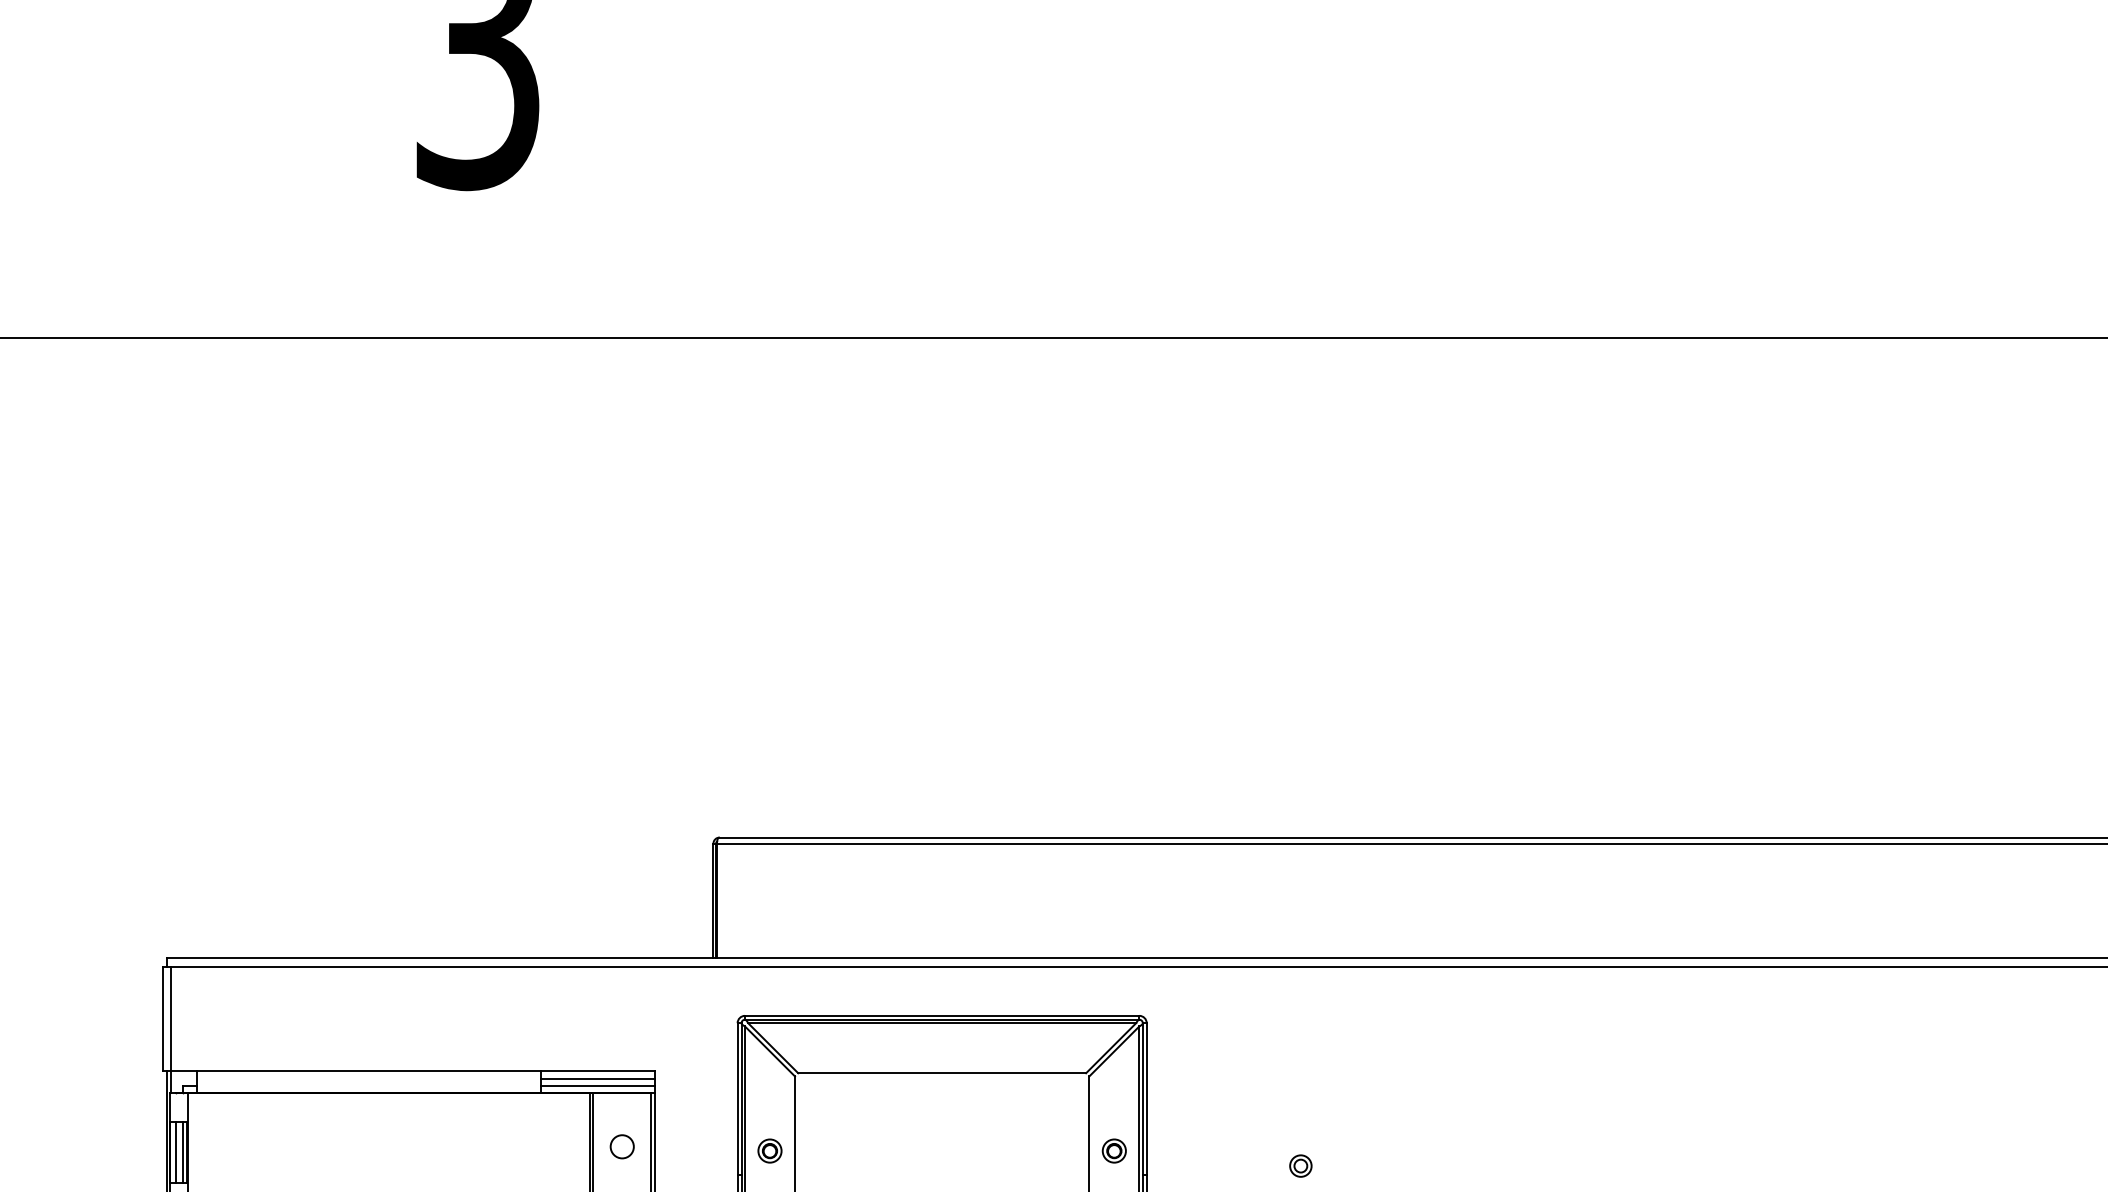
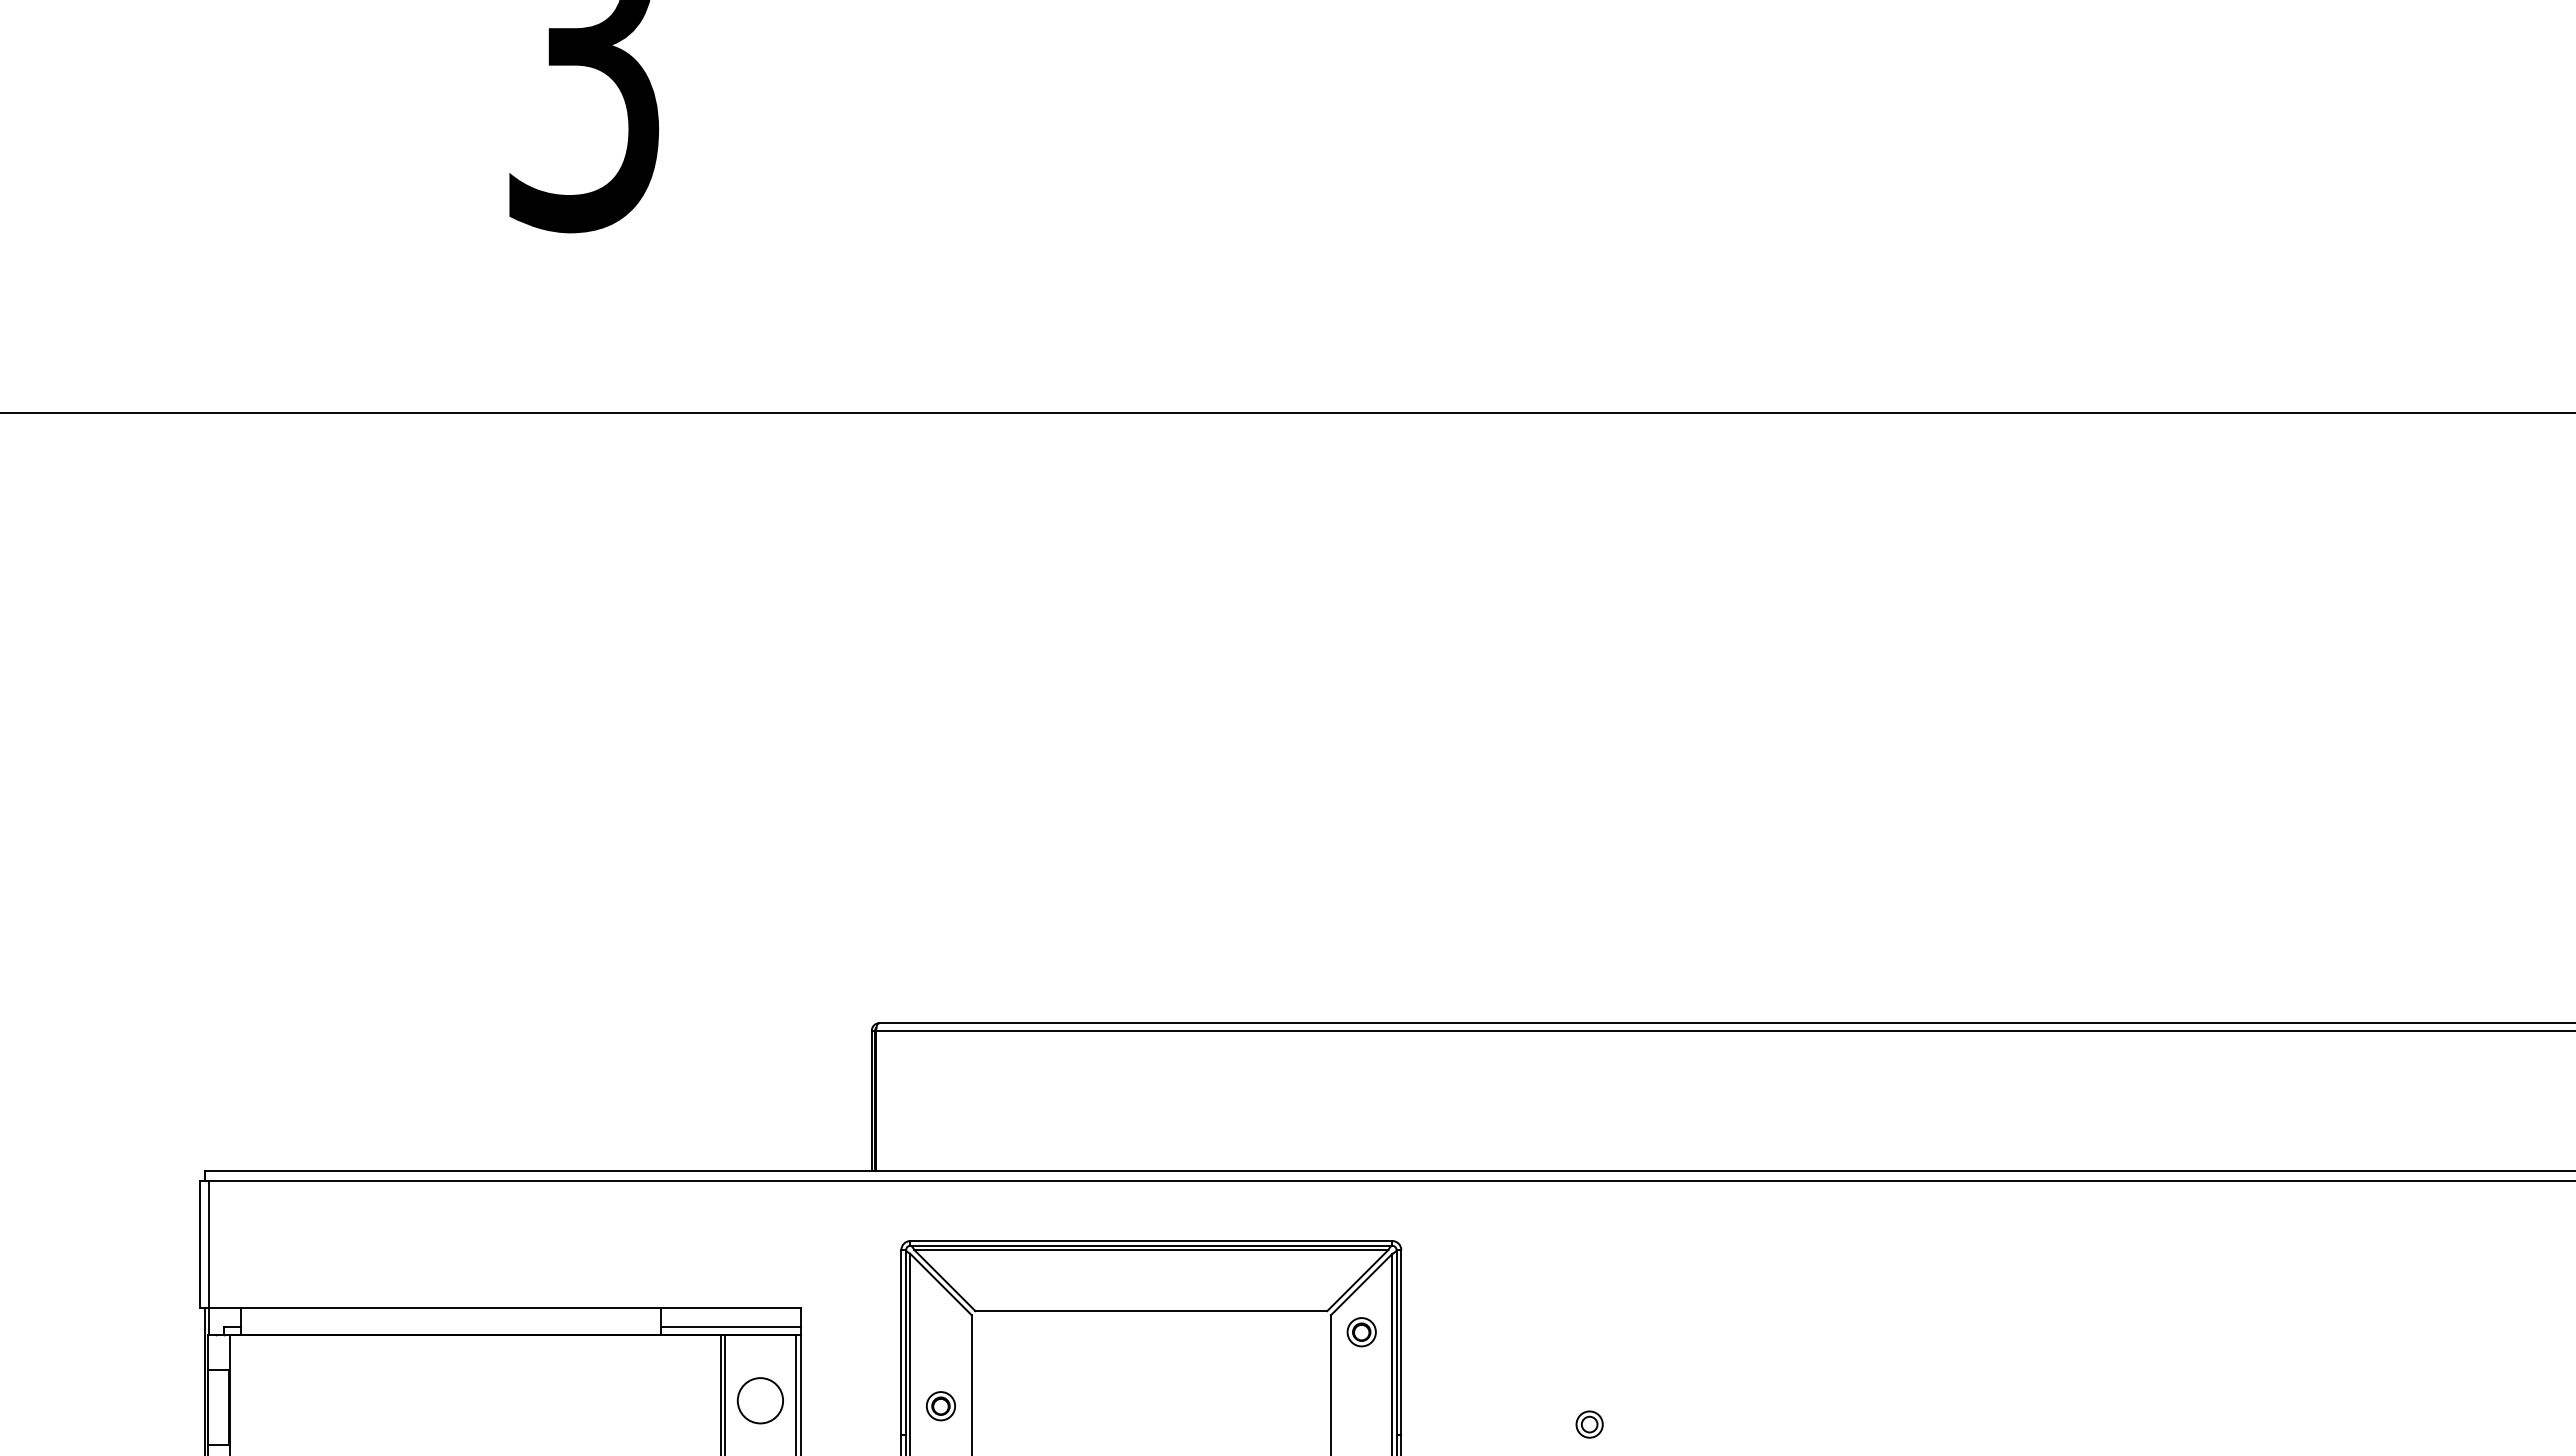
line: (597, 1079) -> (730, 1318), removed
circle: (622, 1147) -> (760, 1401), size x1.6
part: (1114, 1151) -> (1361, 1332), moved
line: (176, 1152) -> (215, 1407), removed
line: (182, 1152) -> (223, 1407), removed

